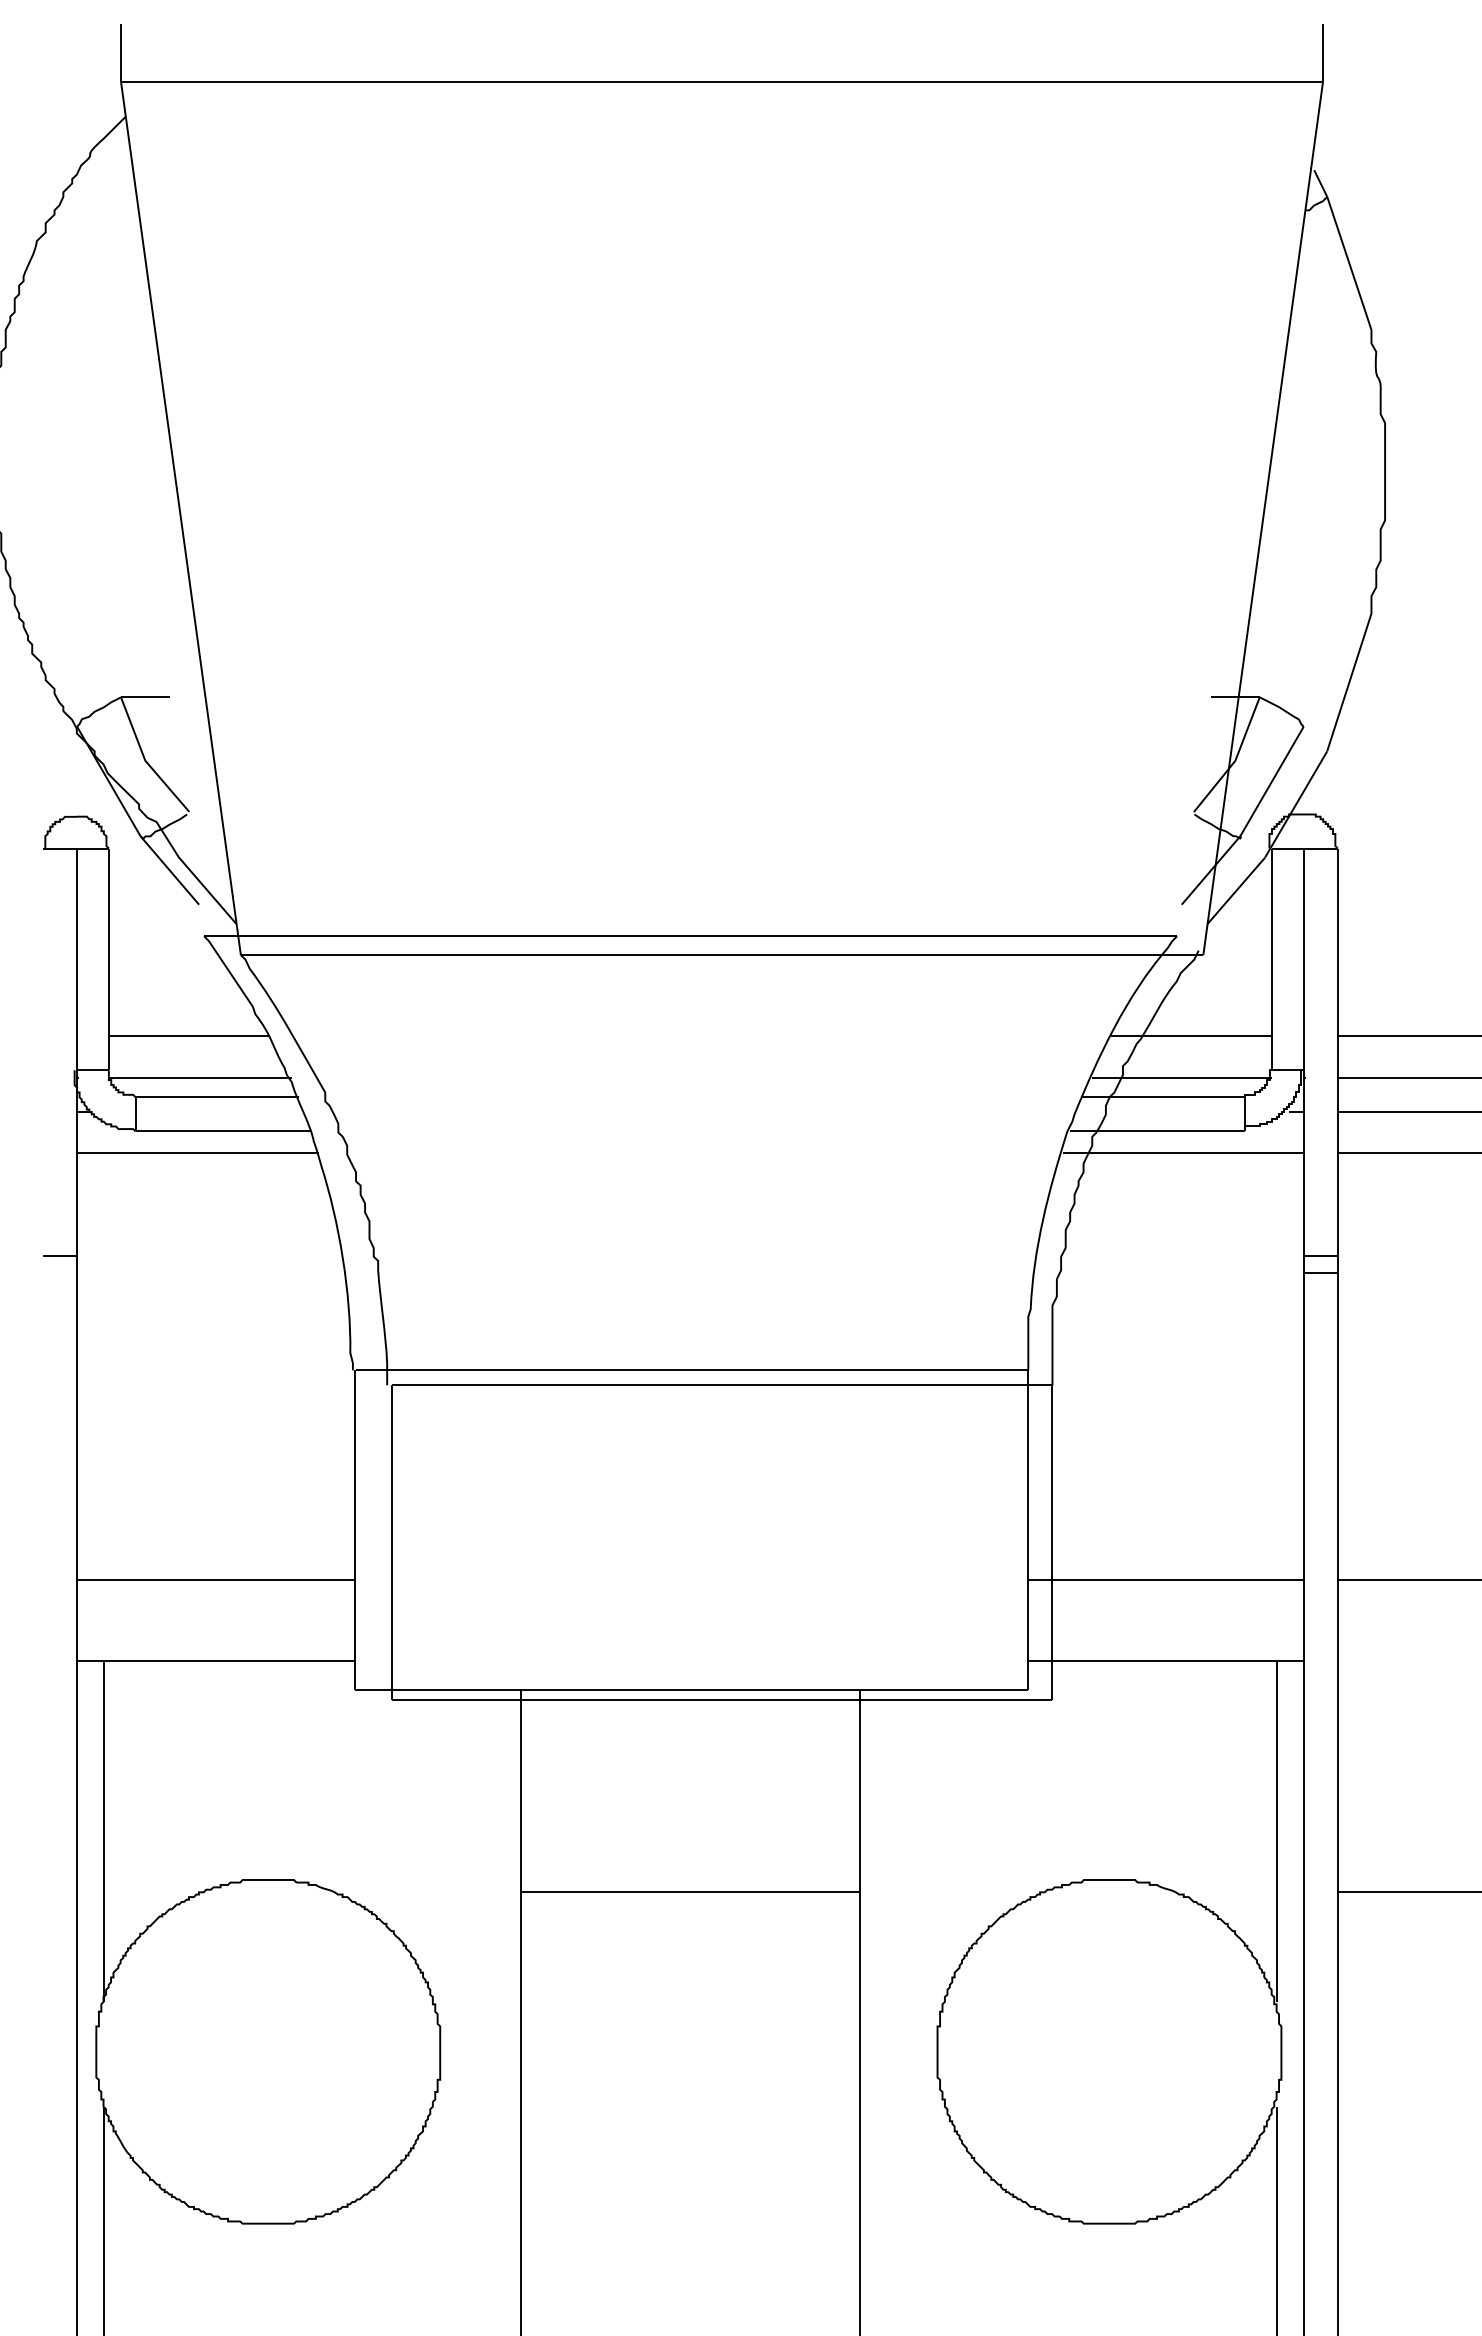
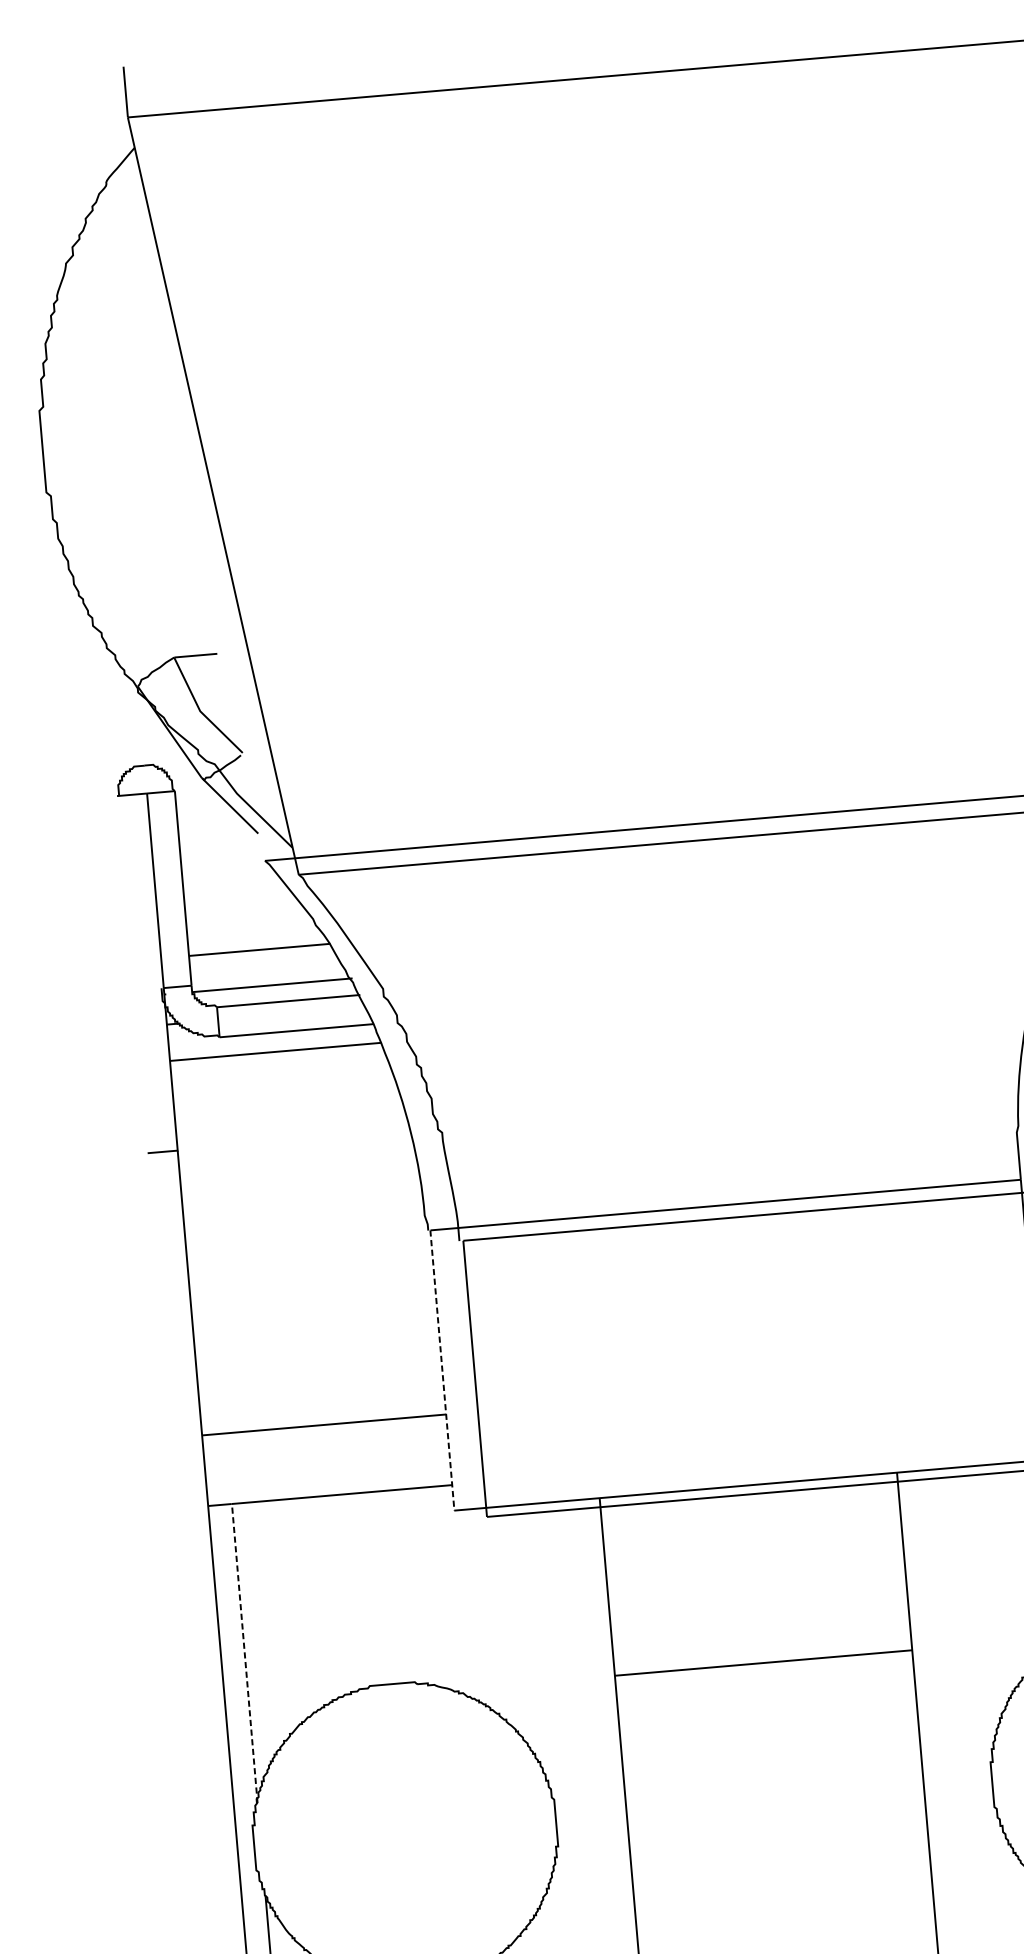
line: (355, 1530) -> (442, 1370), solid -> dashed
line: (104, 1831) -> (245, 1653), solid -> dashed

